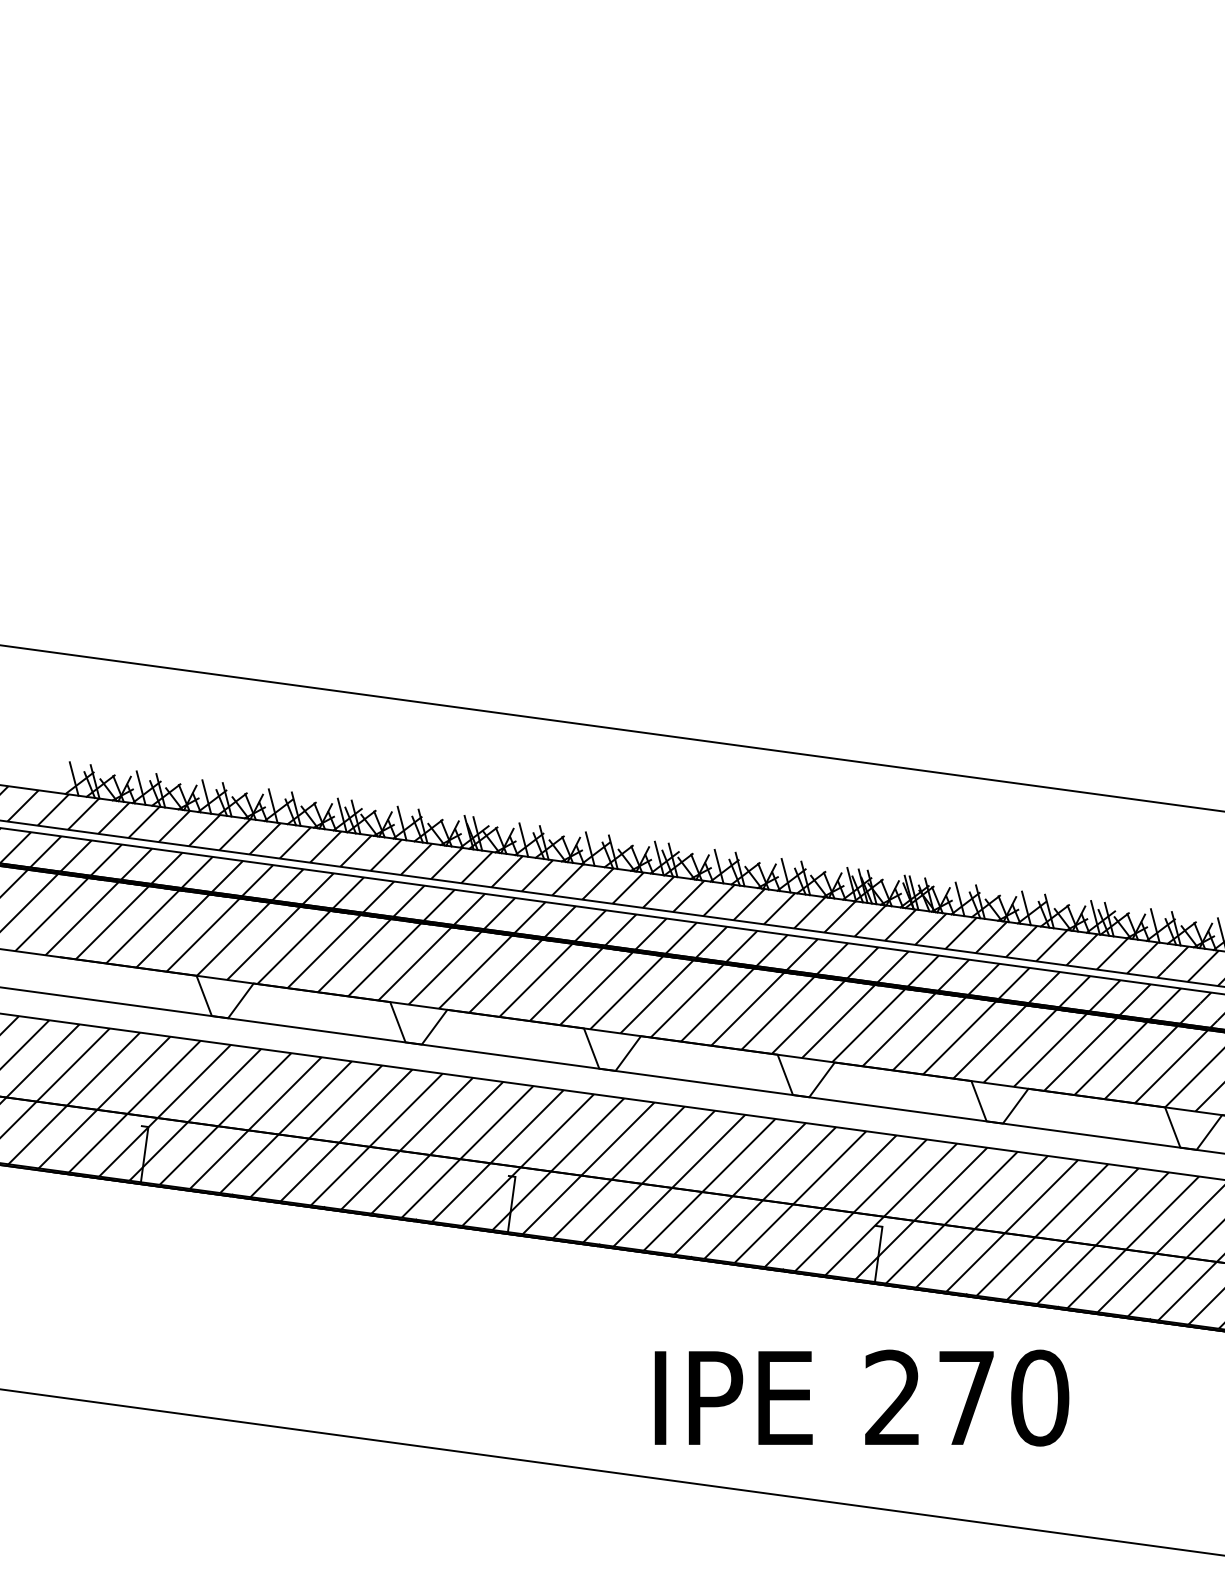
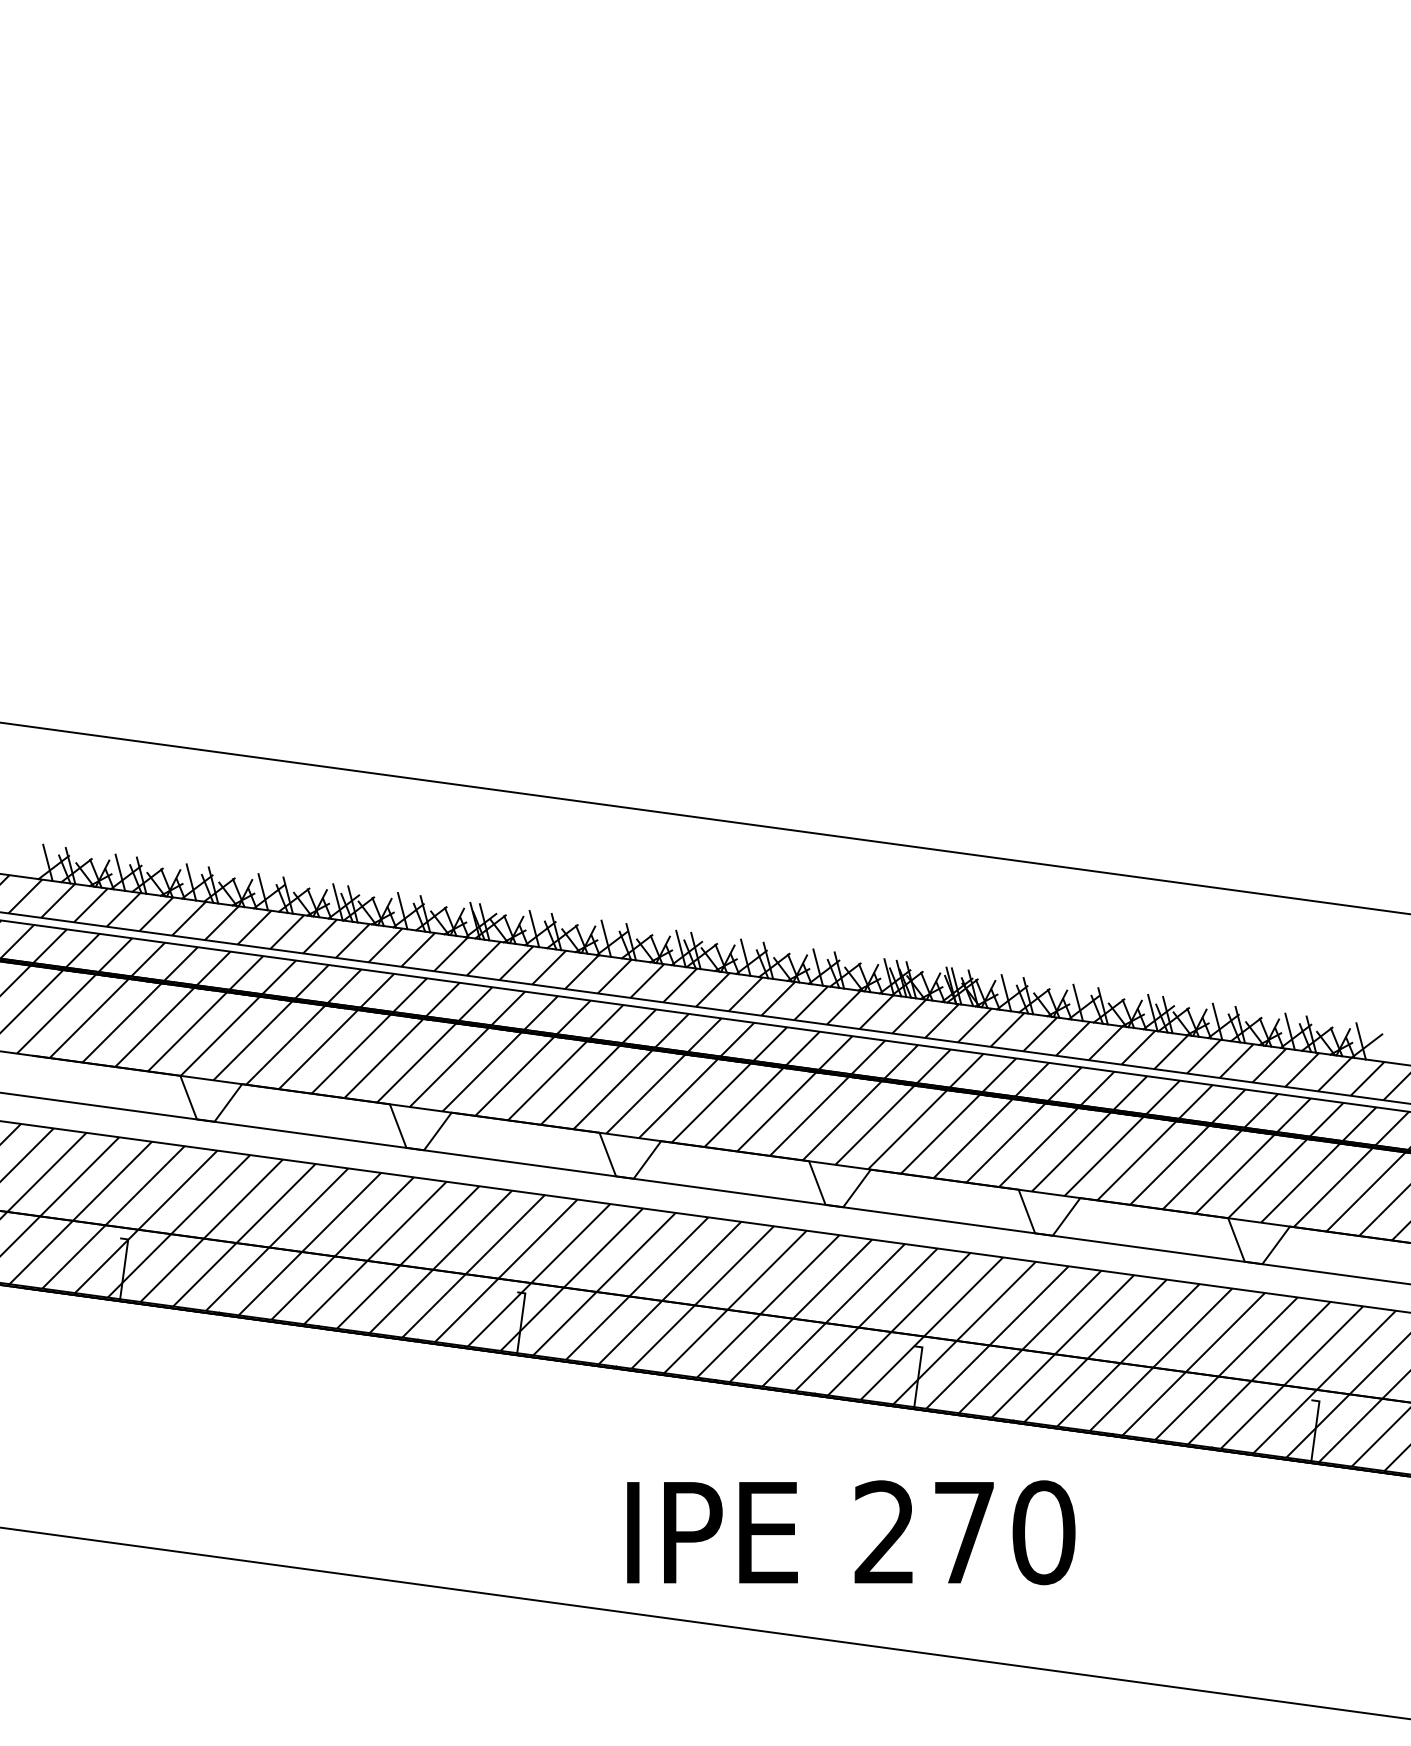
text: (862, 1397) -> (851, 1532), moved

